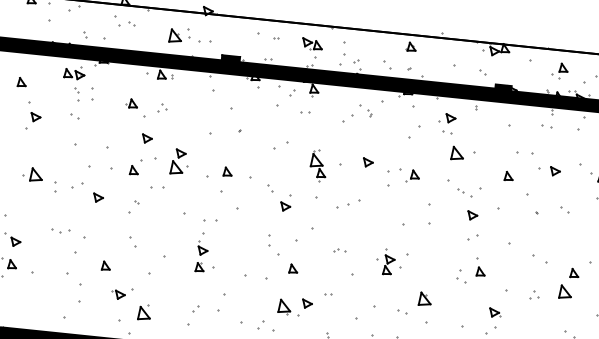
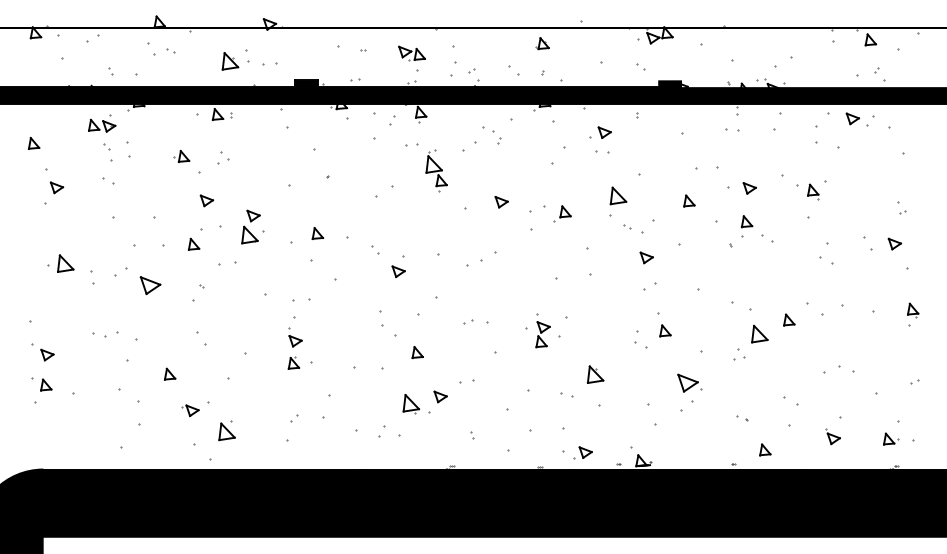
part: (563, 71) -> (746, 226), moved
part: (370, 113) -> (497, 137), size x1.6
part: (457, 153) -> (618, 195), moved
part: (318, 165) -> (436, 170), moved
part: (98, 197) -> (150, 285), size x1.6
part: (339, 250) -> (476, 322), size x1.6
part: (565, 291) -> (759, 333), moved
part: (328, 294) -> (467, 381), size x1.6
part: (494, 312) -> (689, 382), size x1.6

